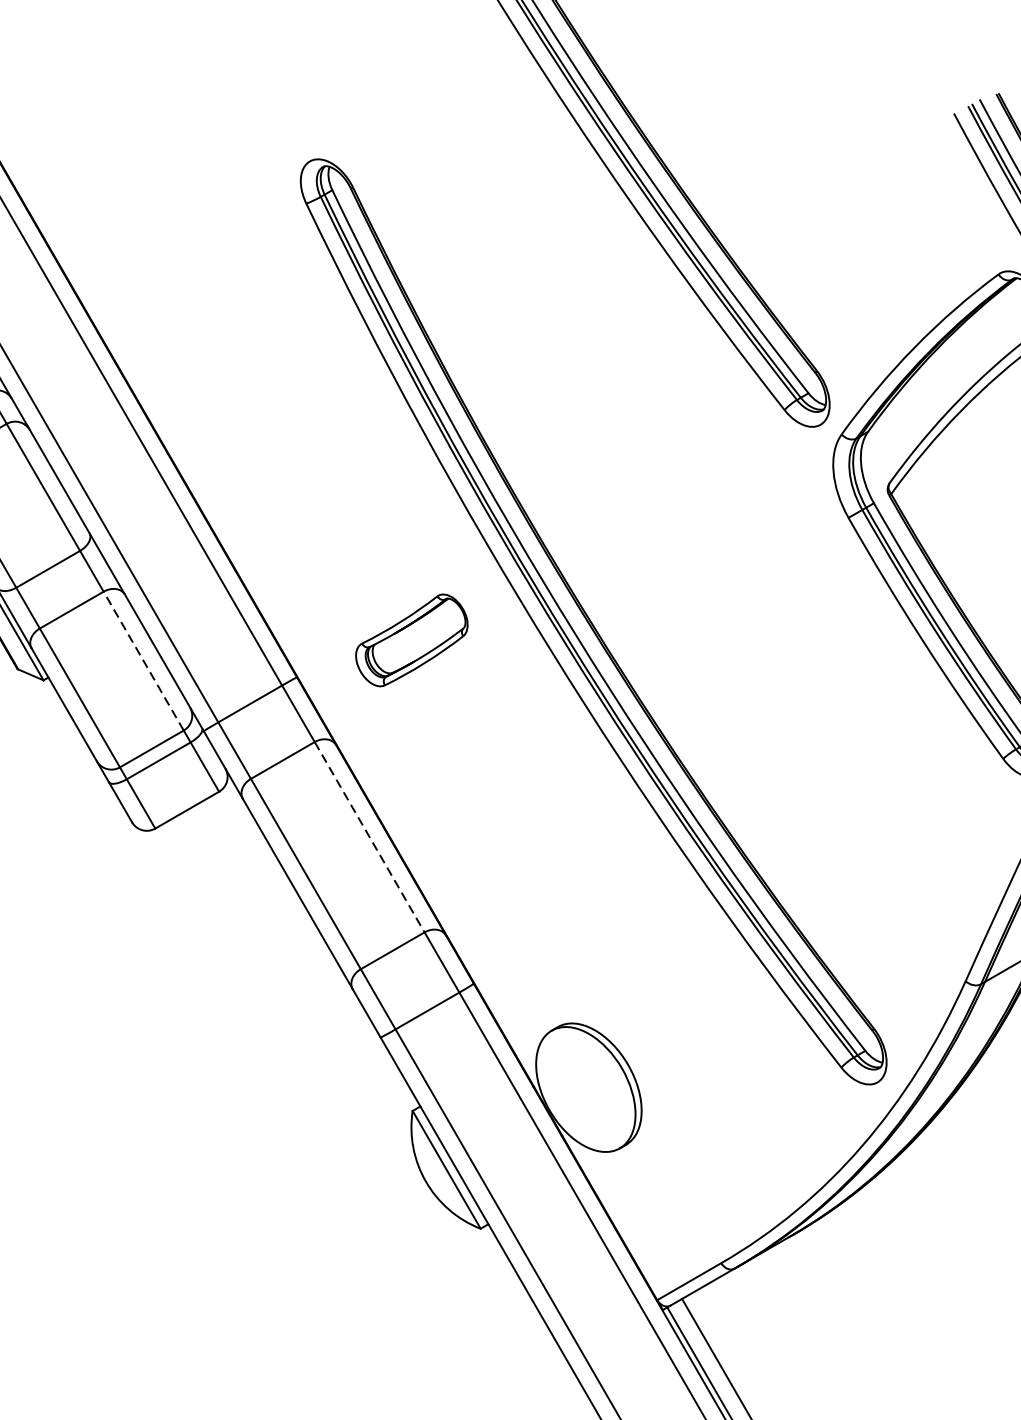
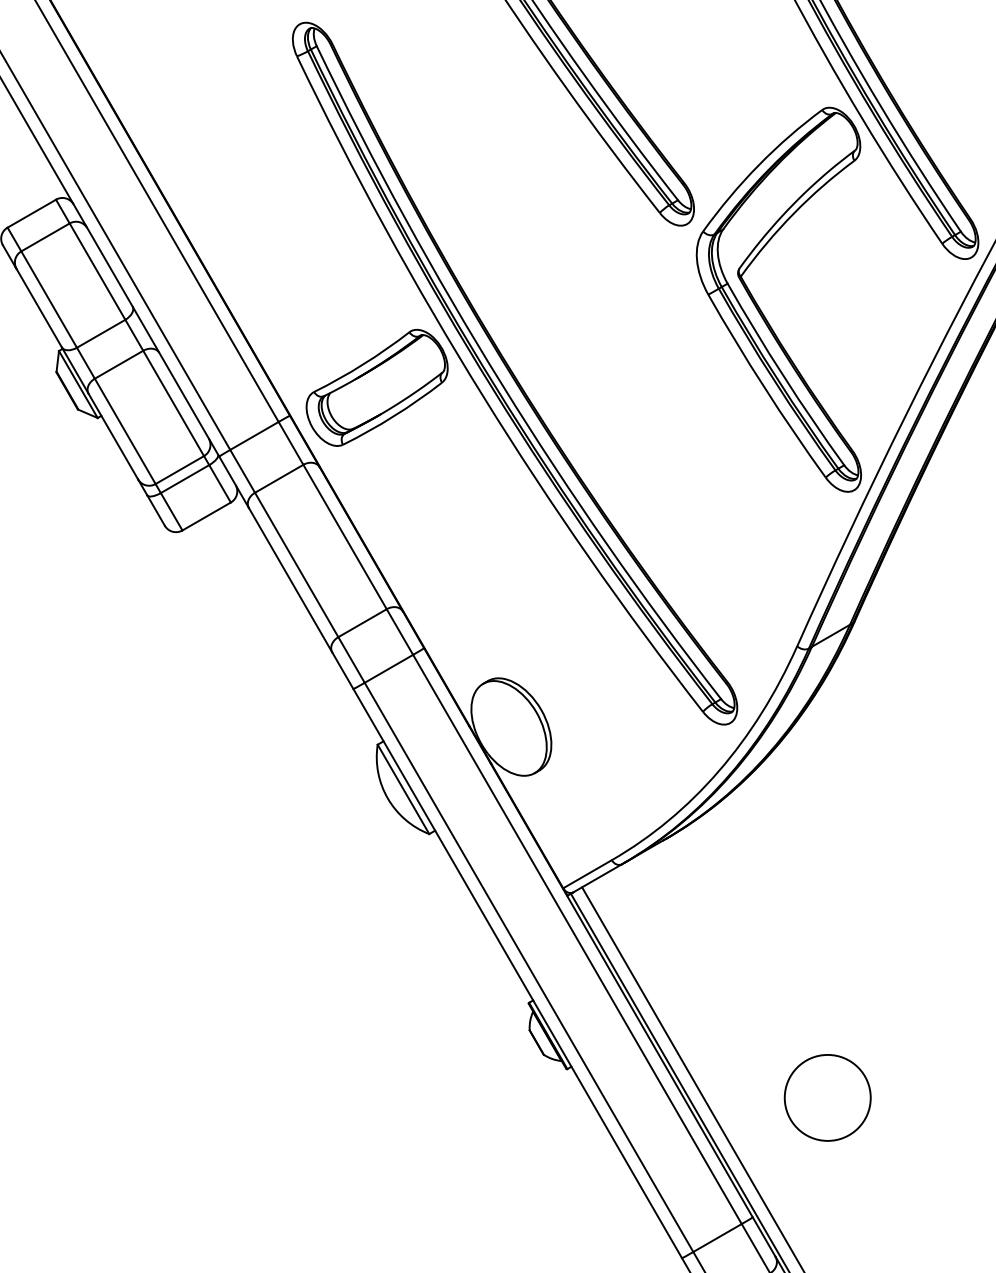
part: (411, 640) -> (376, 387), size x1.67
line: (143, 661) -> (173, 403), dashed -> solid
line: (370, 837) -> (345, 537), dashed -> solid

